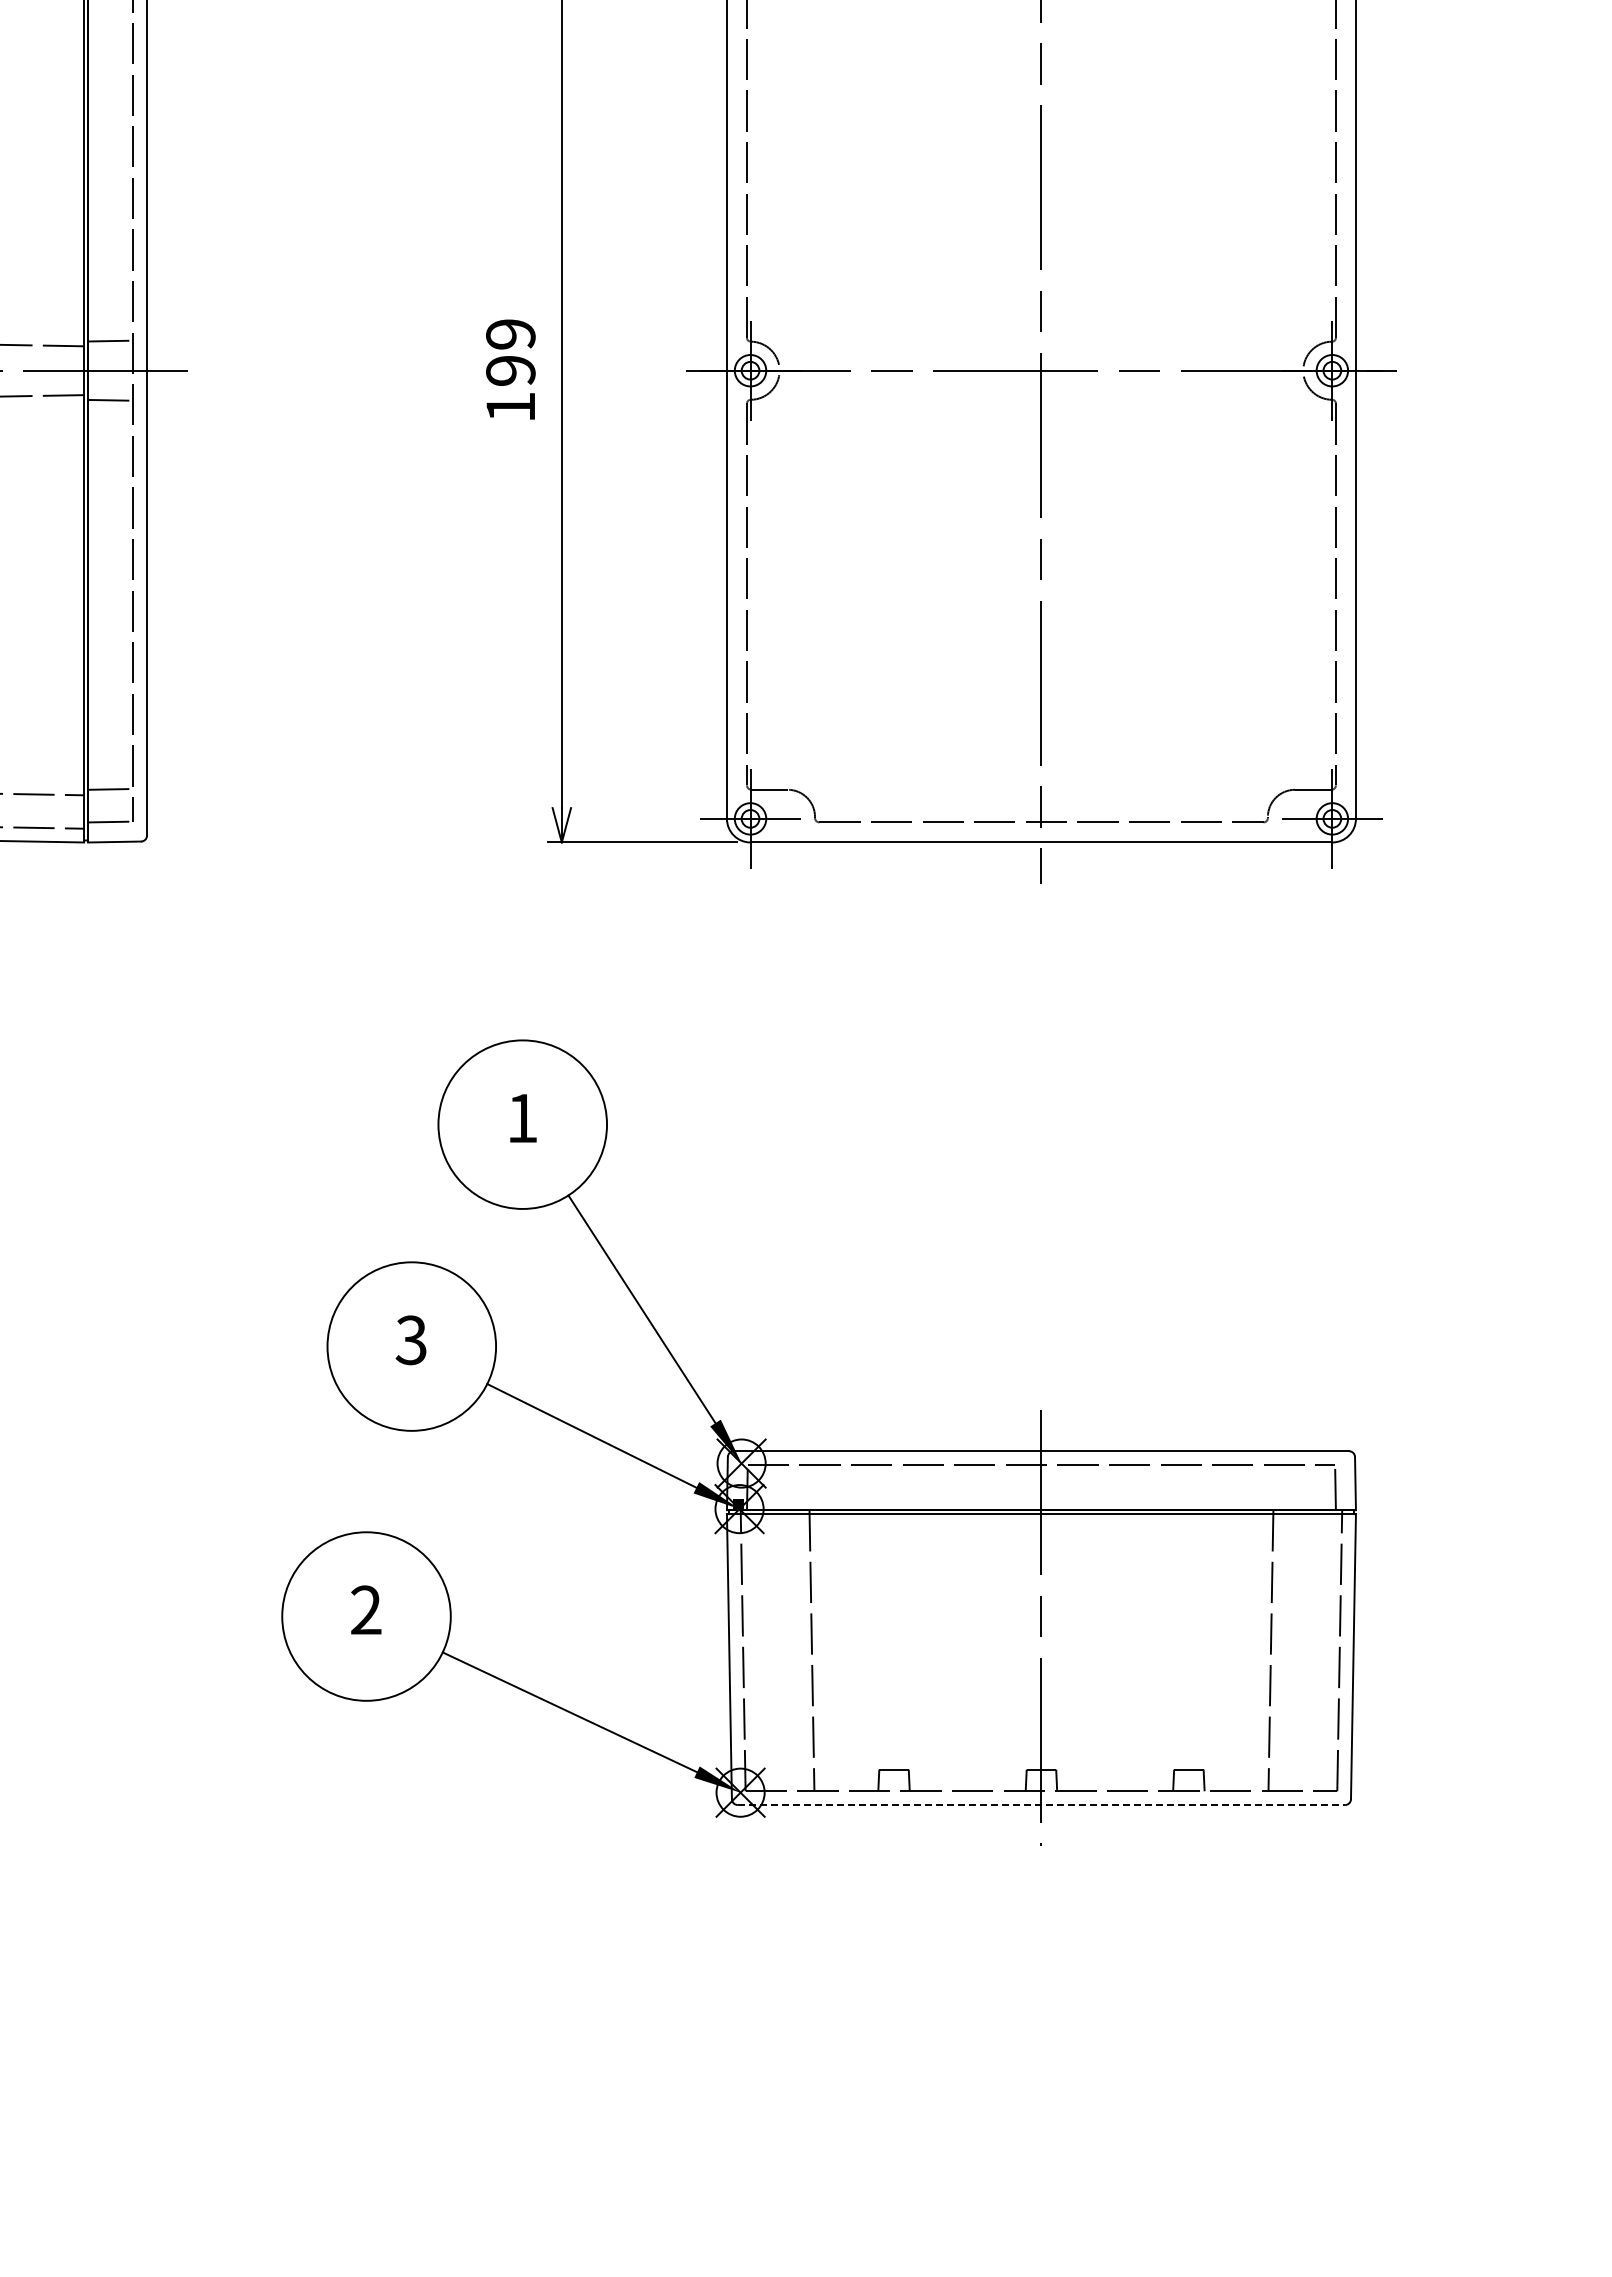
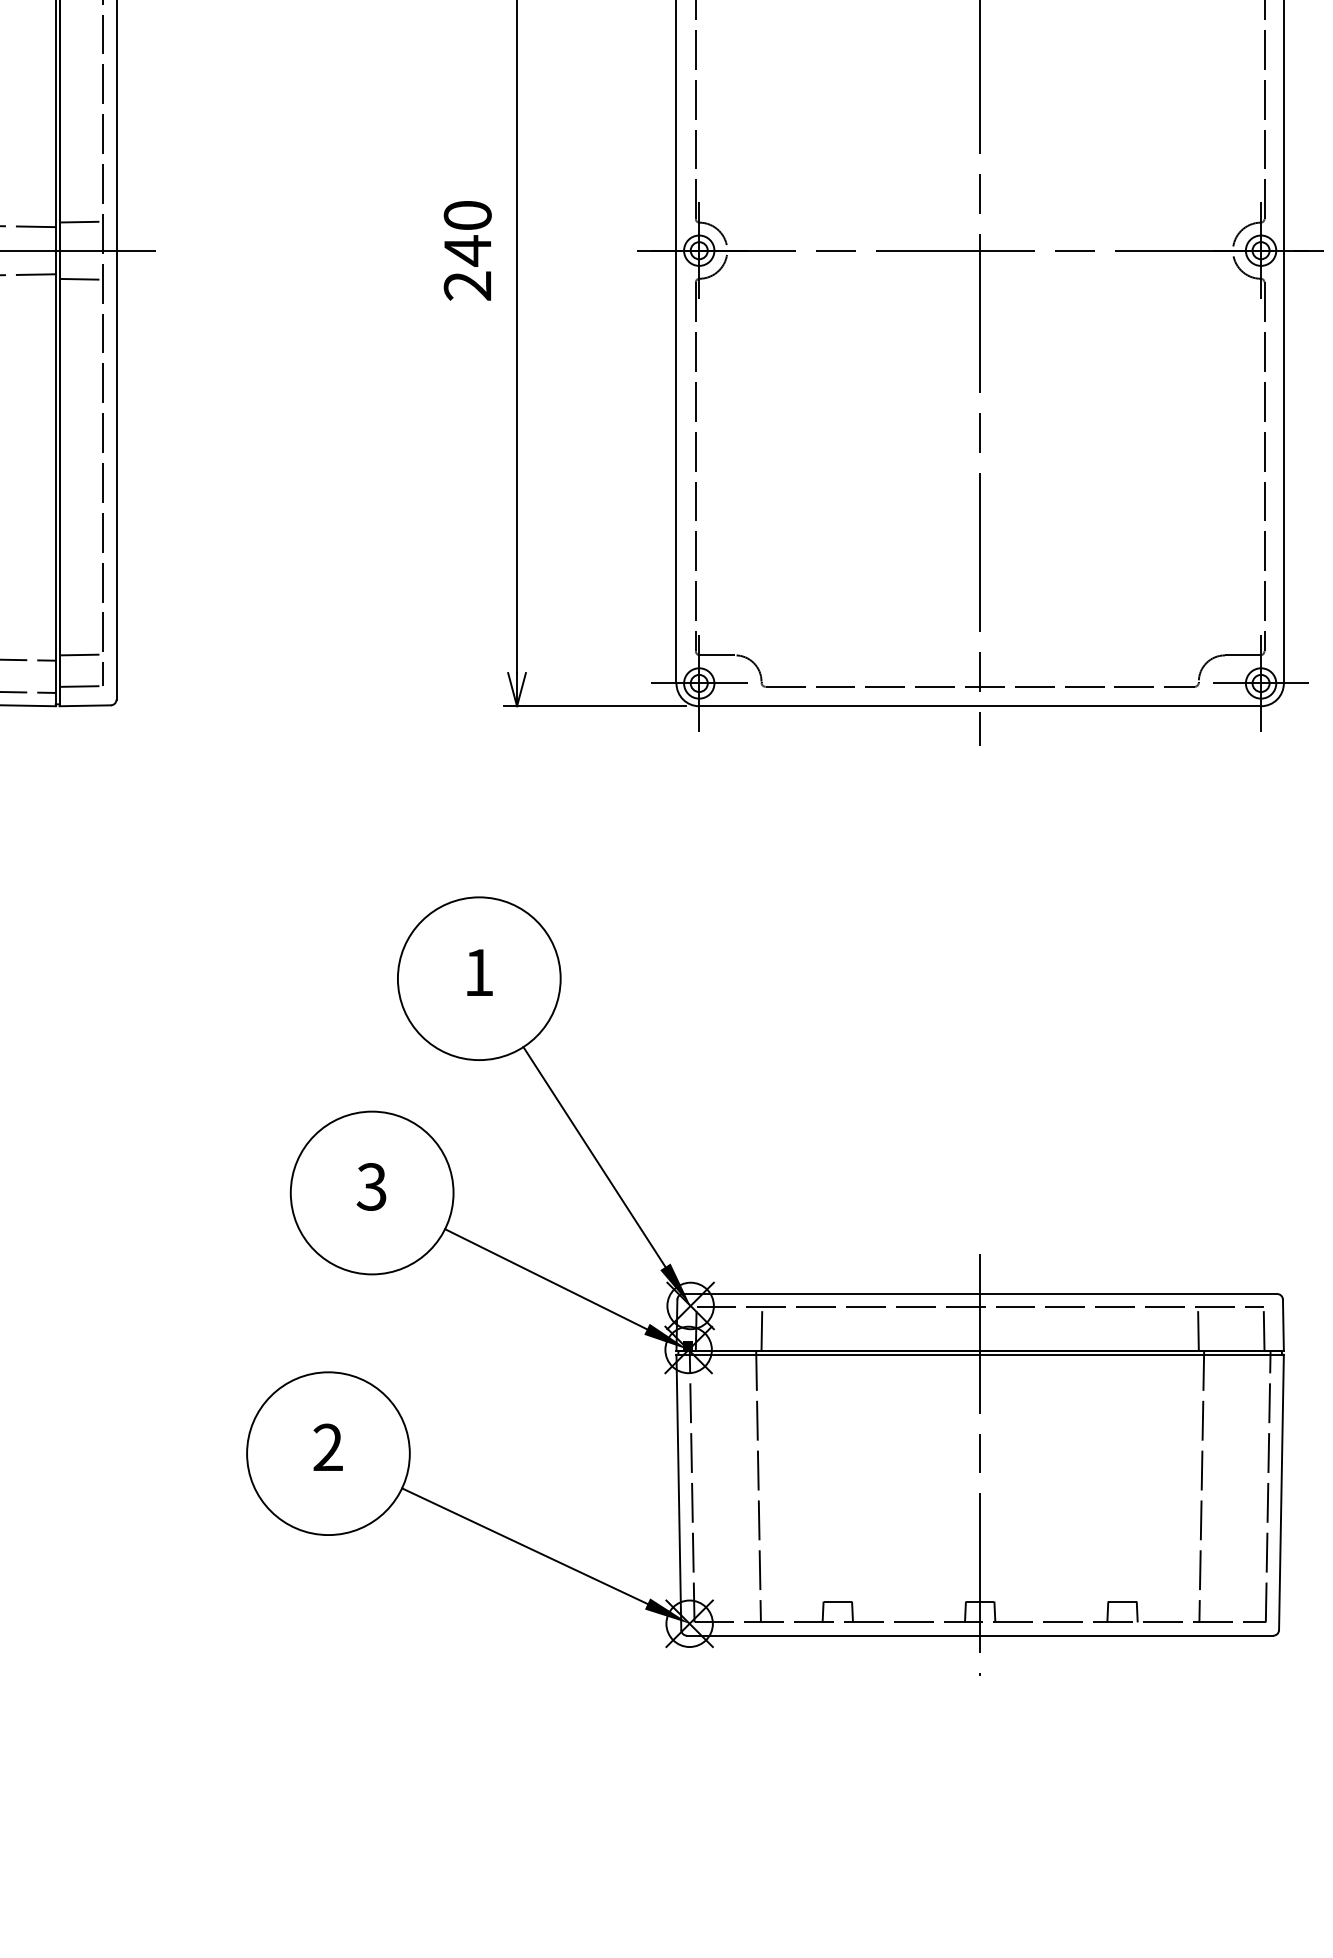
text: (510, 370) -> (467, 250), 199 -> 240
line: (815, 1487) -> (761, 1329), added
line: (1267, 1487) -> (1198, 1329), added
line: (1041, 1805) -> (980, 1636), dashed -> solid

